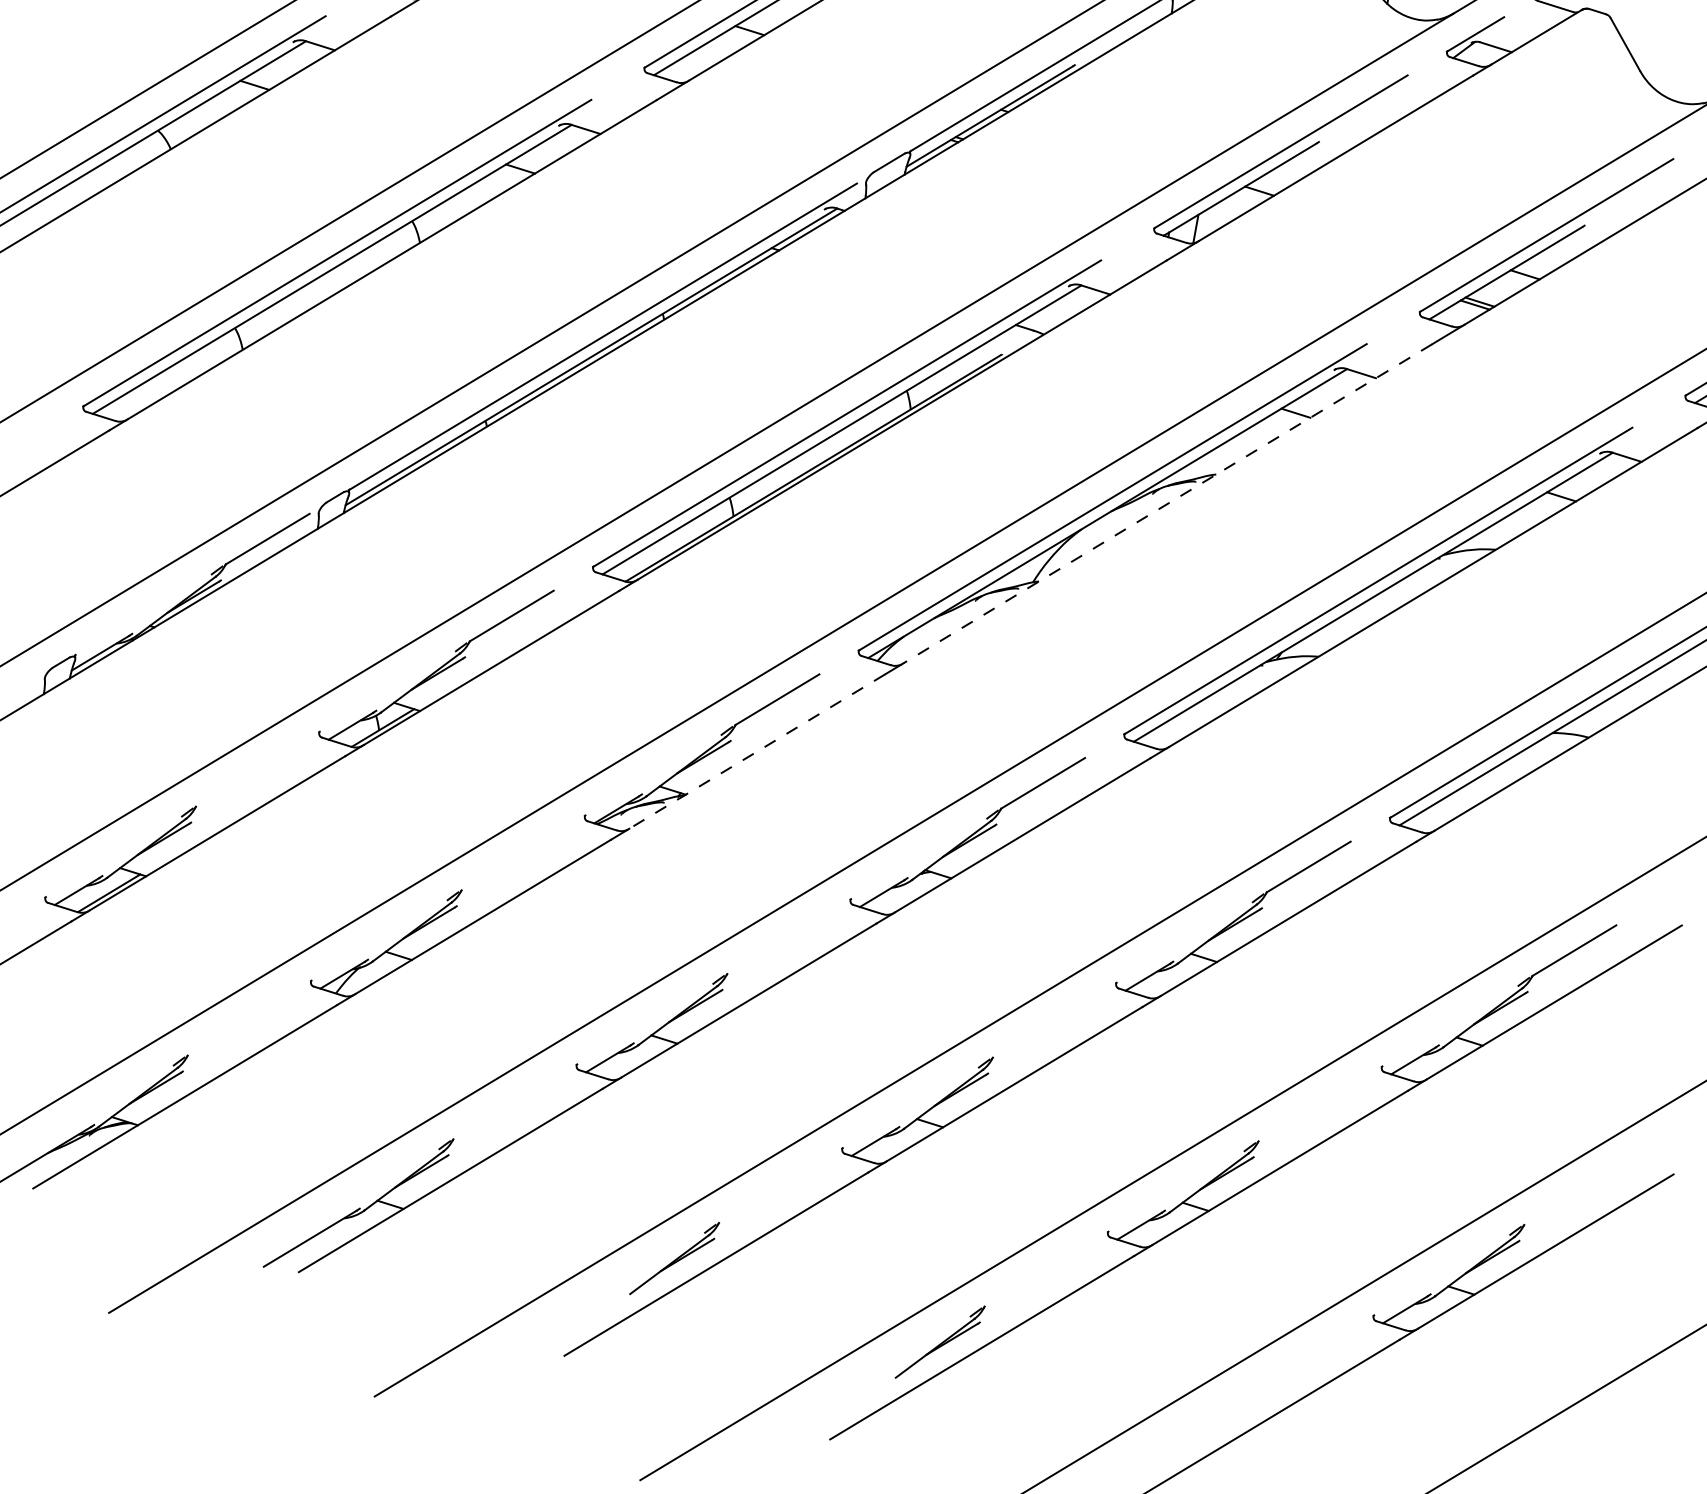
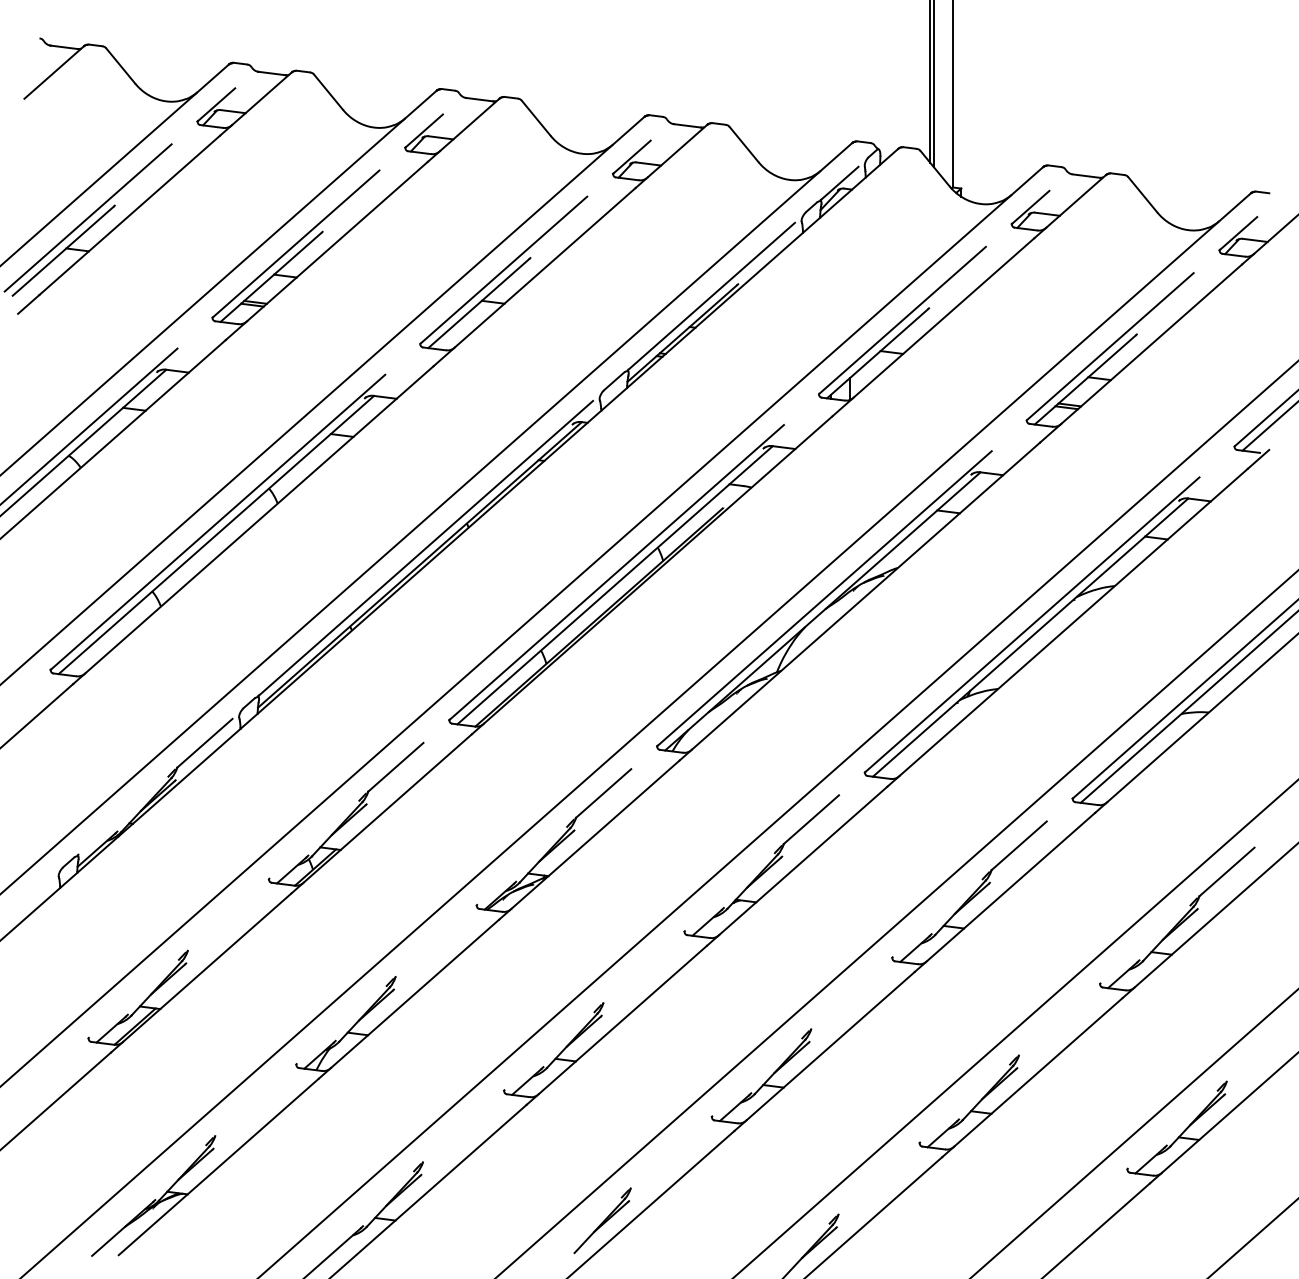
line: (1167, 504) -> (865, 596), dashed -> solid
line: (756, 752) -> (595, 835), dashed -> solid

